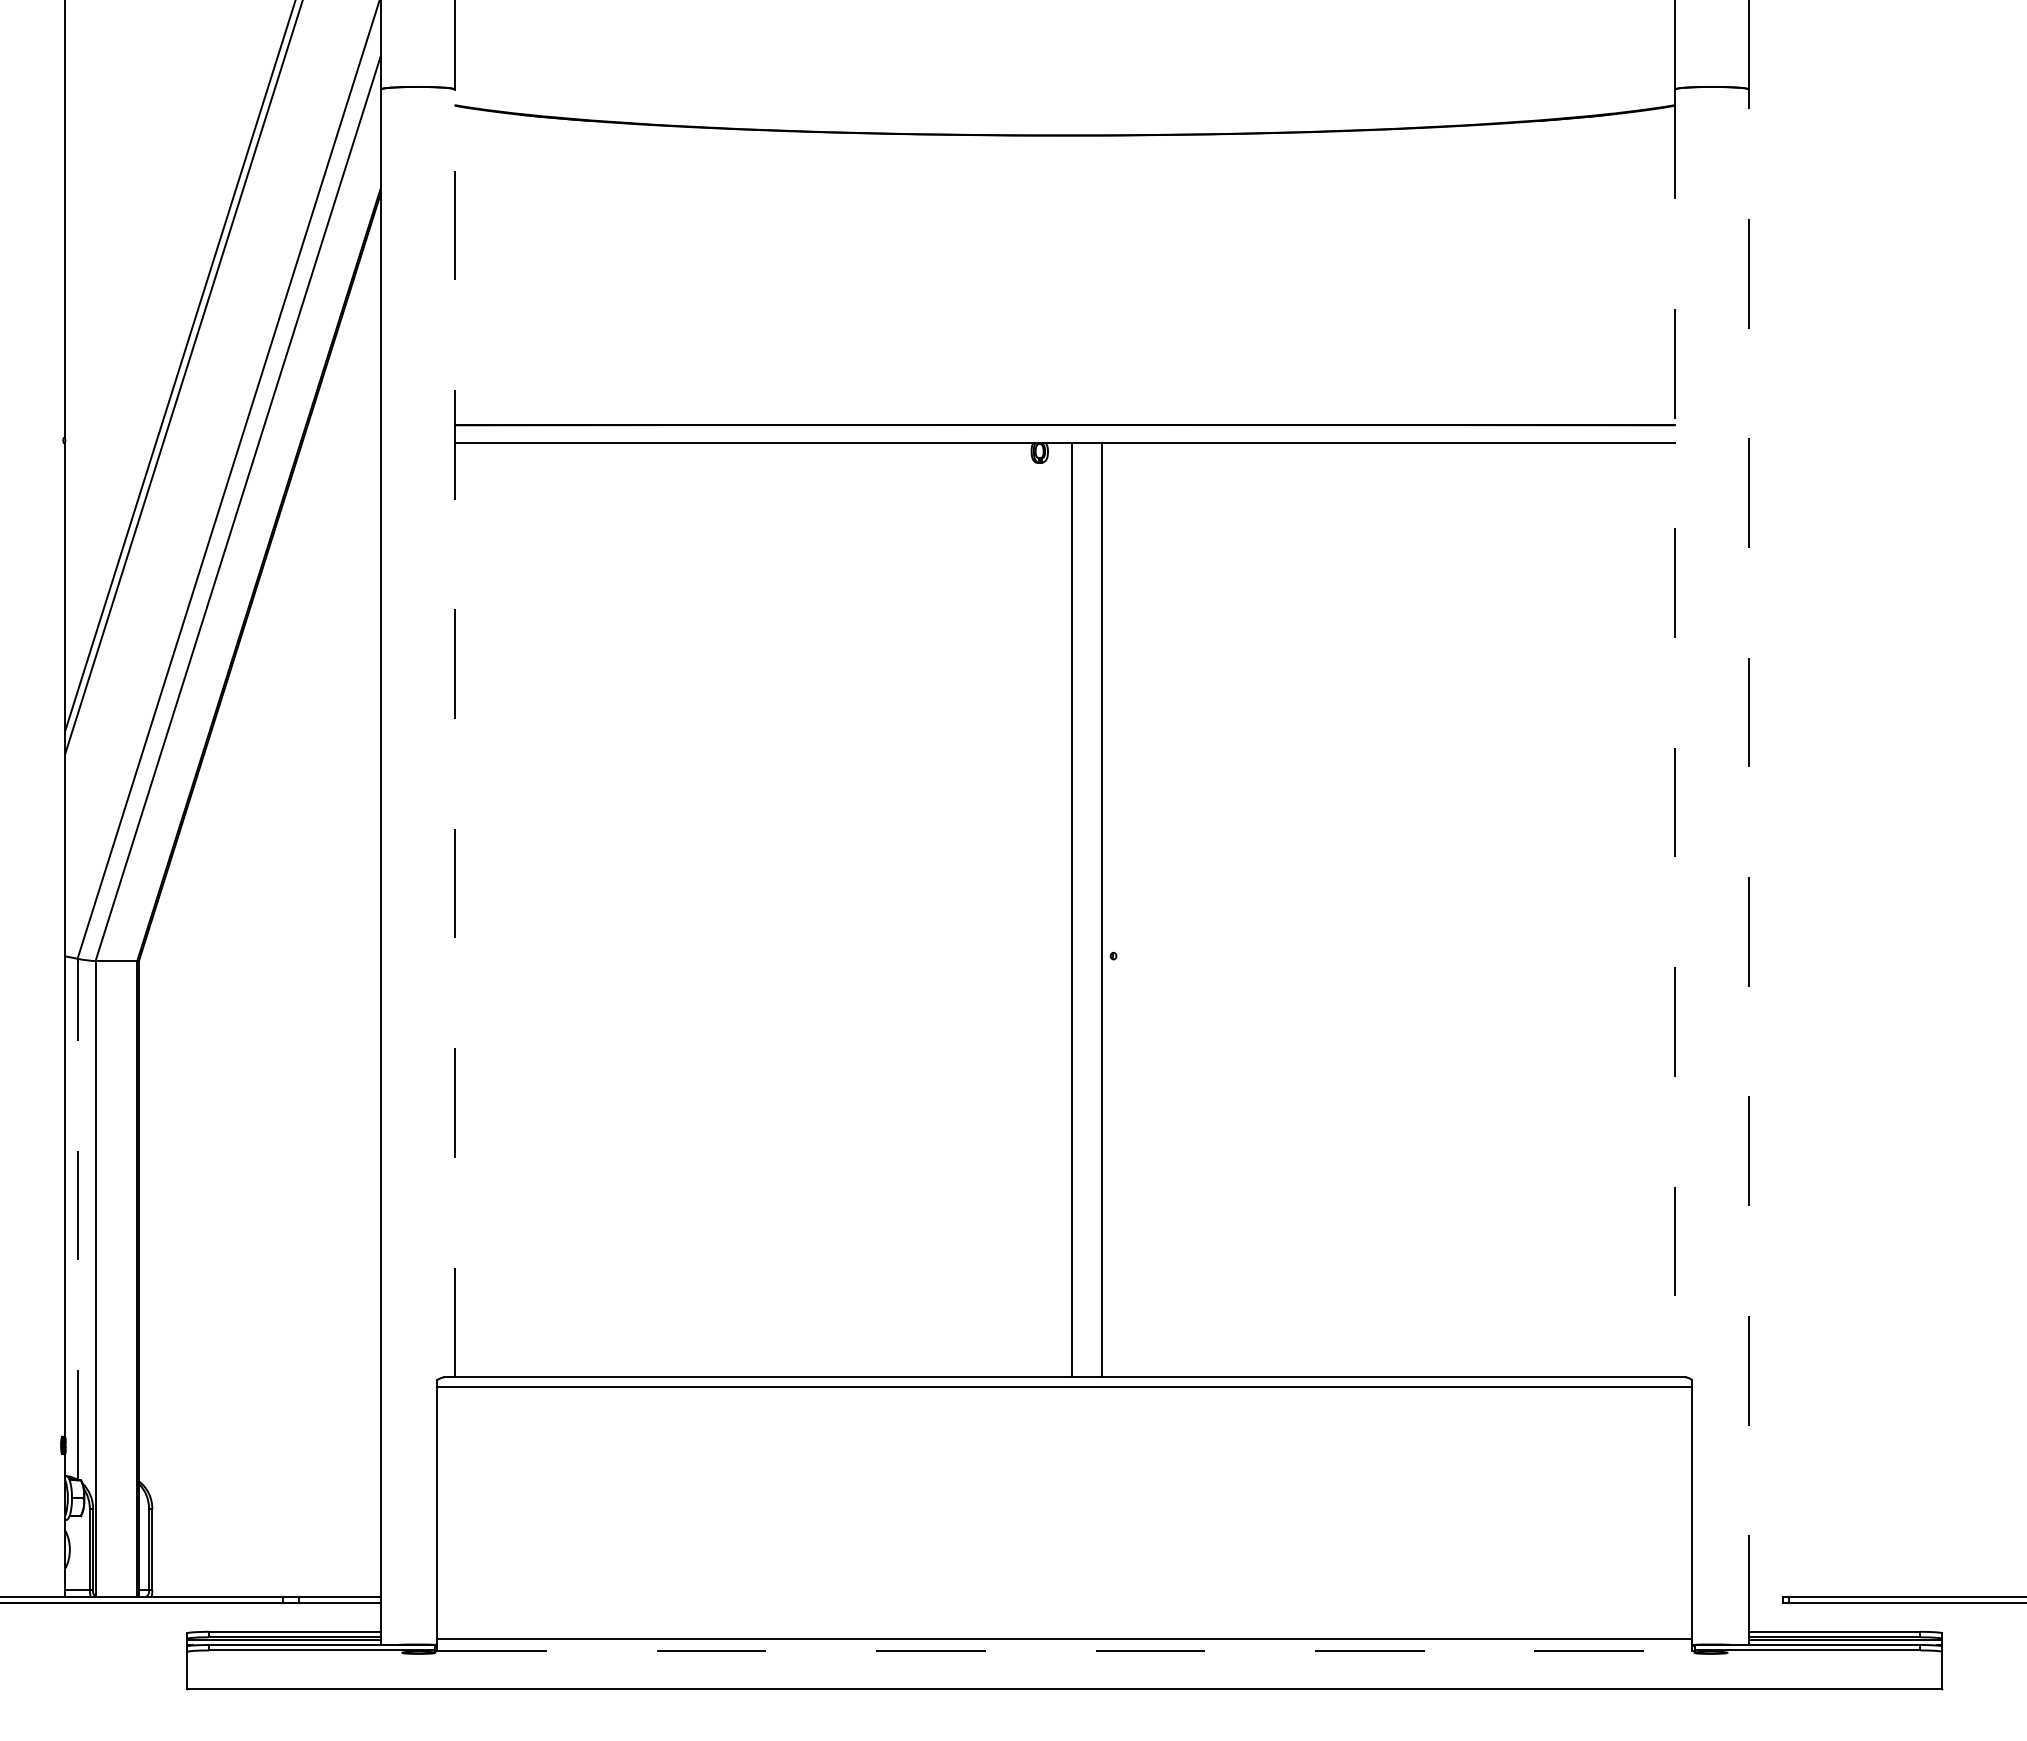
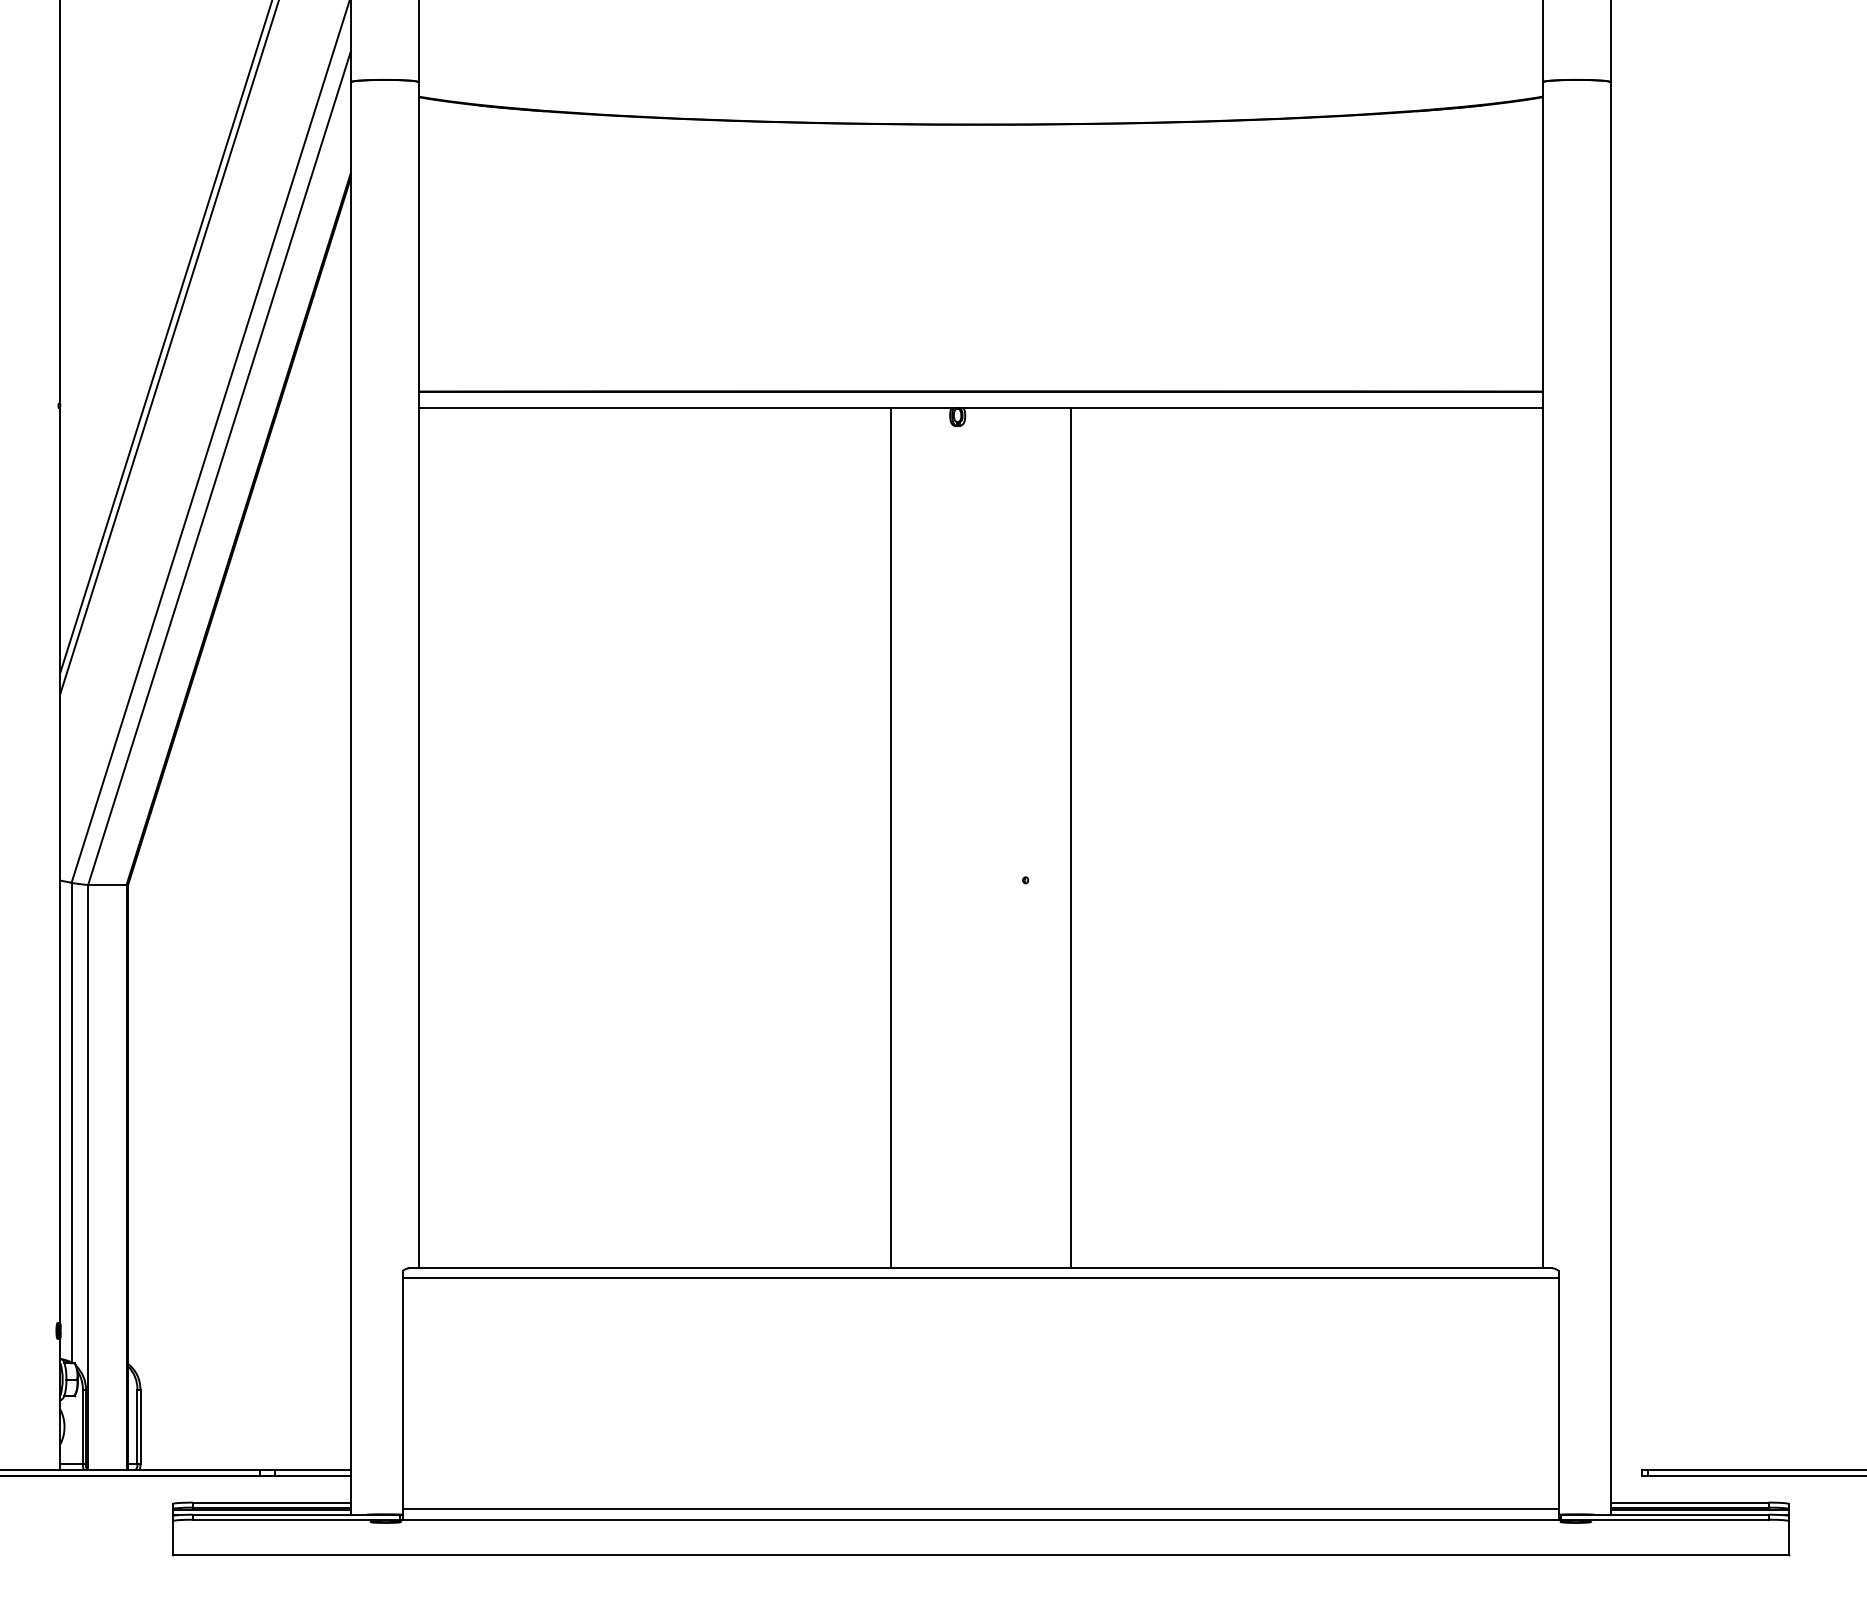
line: (454, 733) -> (418, 675), dashed -> solid
line: (1675, 733) -> (1543, 675), dashed -> solid
line: (1748, 867) -> (1610, 798), dashed -> solid
line: (1072, 910) -> (891, 838), moved
line: (1102, 910) -> (1070, 838), moved
line: (77, 1218) -> (71, 1121), dashed -> solid
line: (1065, 1650) -> (981, 1519), dashed -> solid

